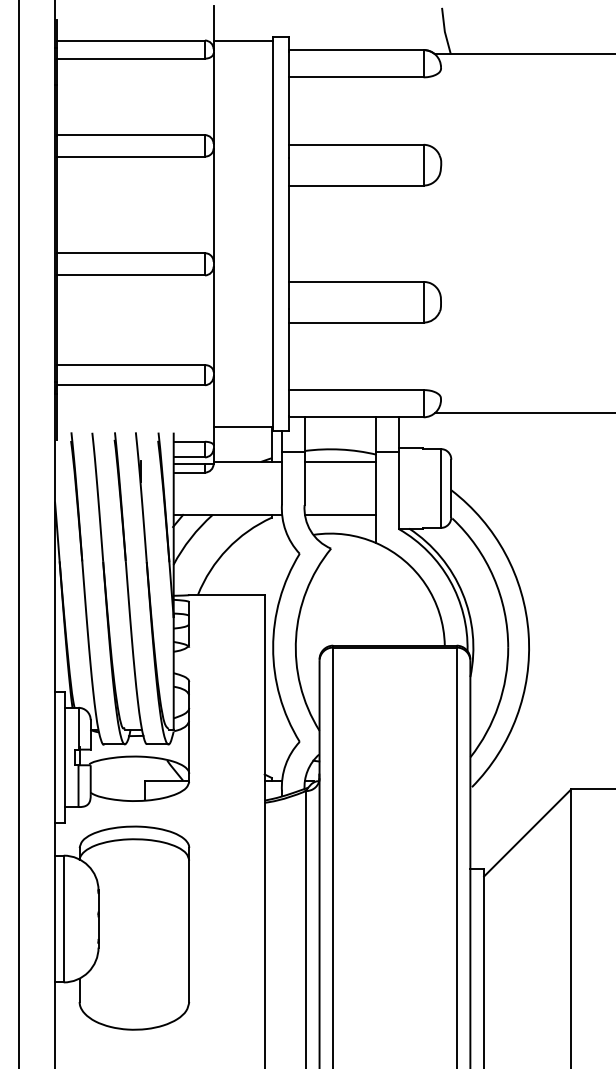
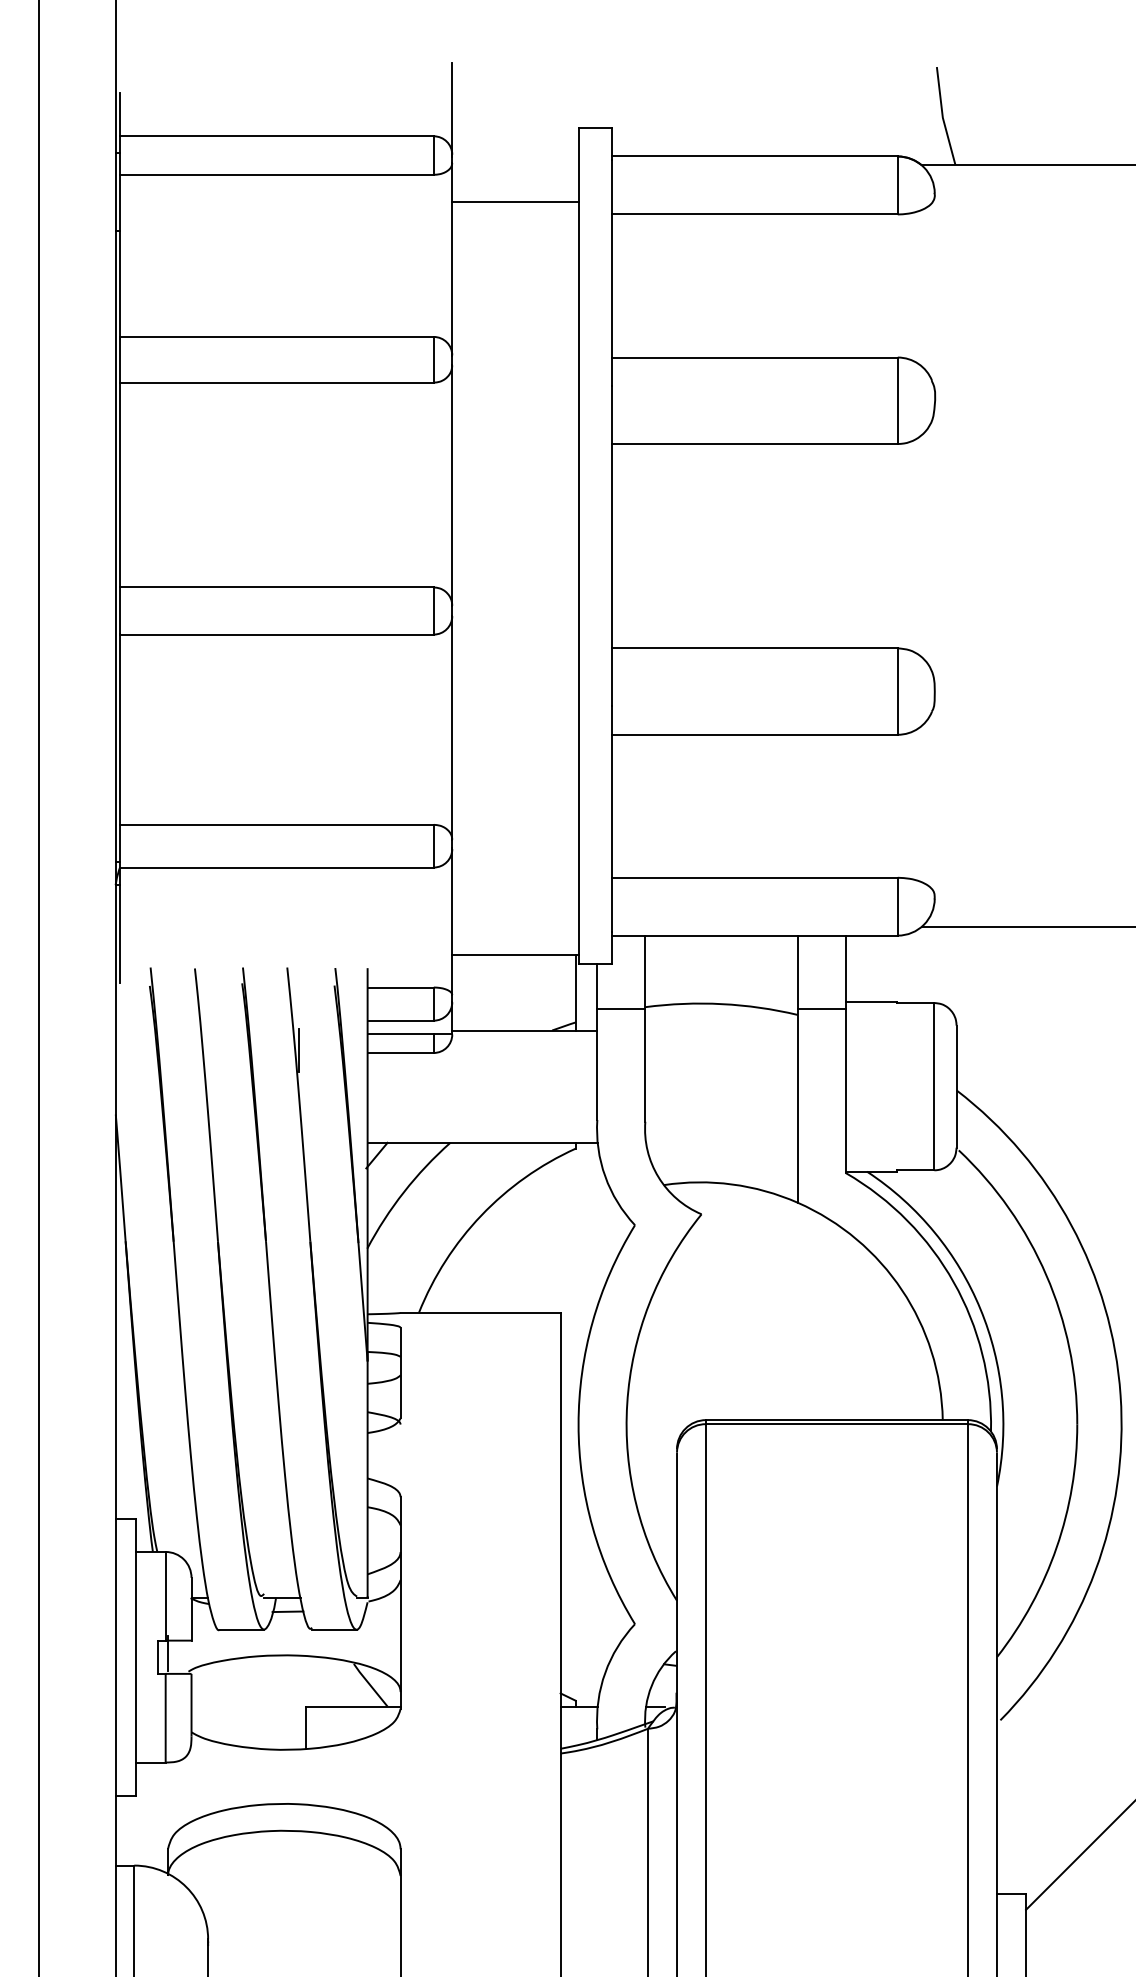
line: (243, 40) -> (515, 201), moved
line: (340, 462) -> (721, 1031), removed
line: (340, 514) -> (721, 1141), removed

